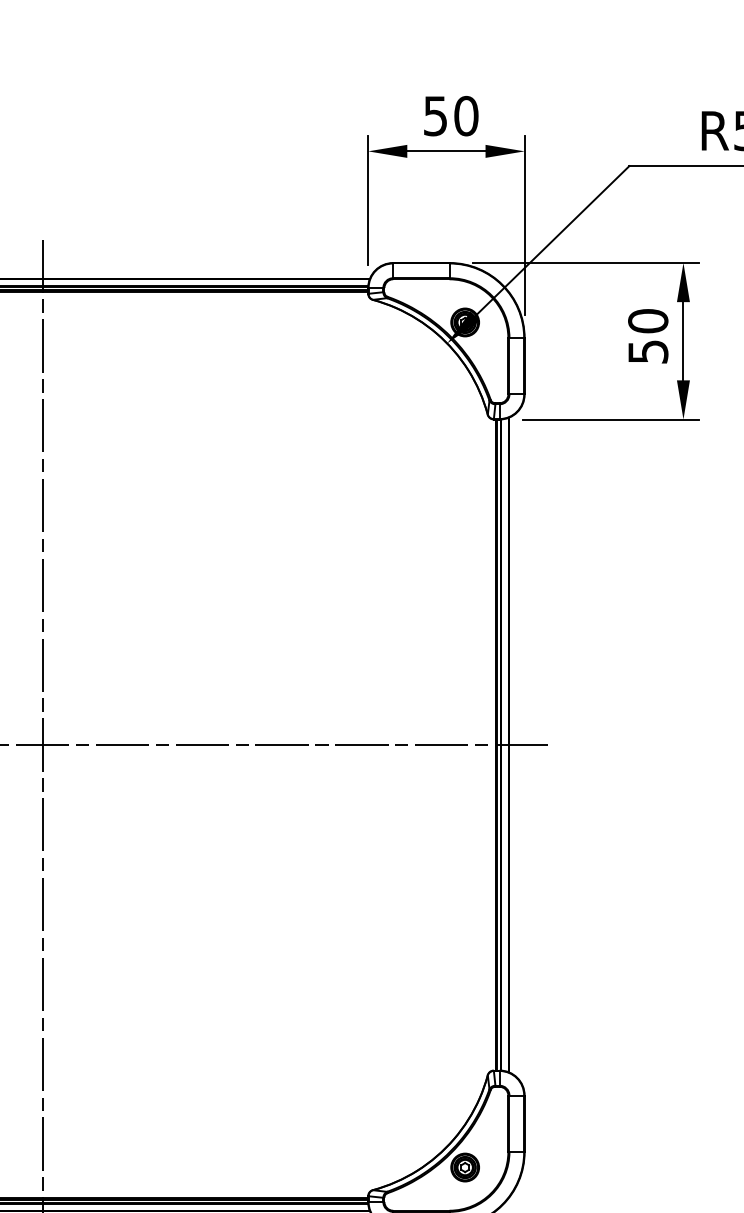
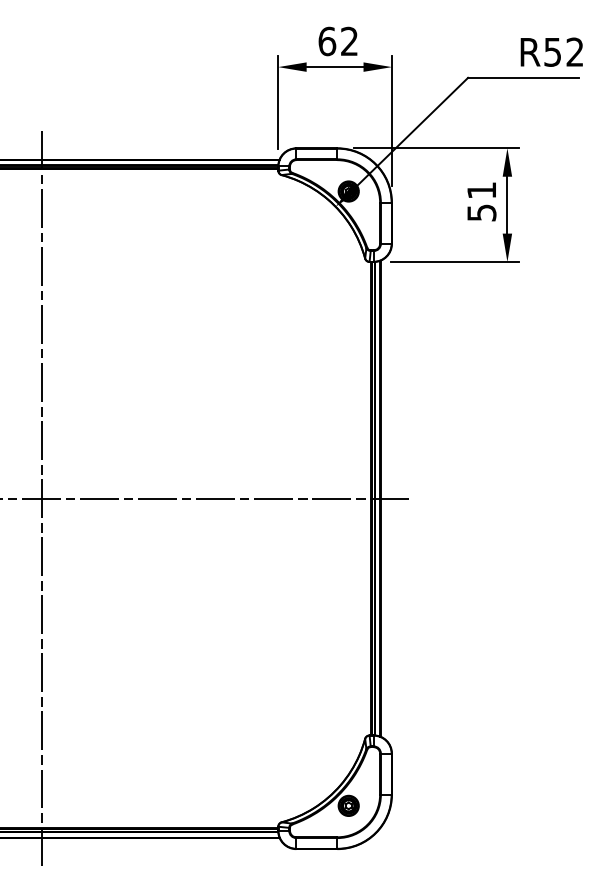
text: (451, 116) -> (338, 41), 50 -> 62
text: (647, 321) -> (481, 190), 50 -> 51

